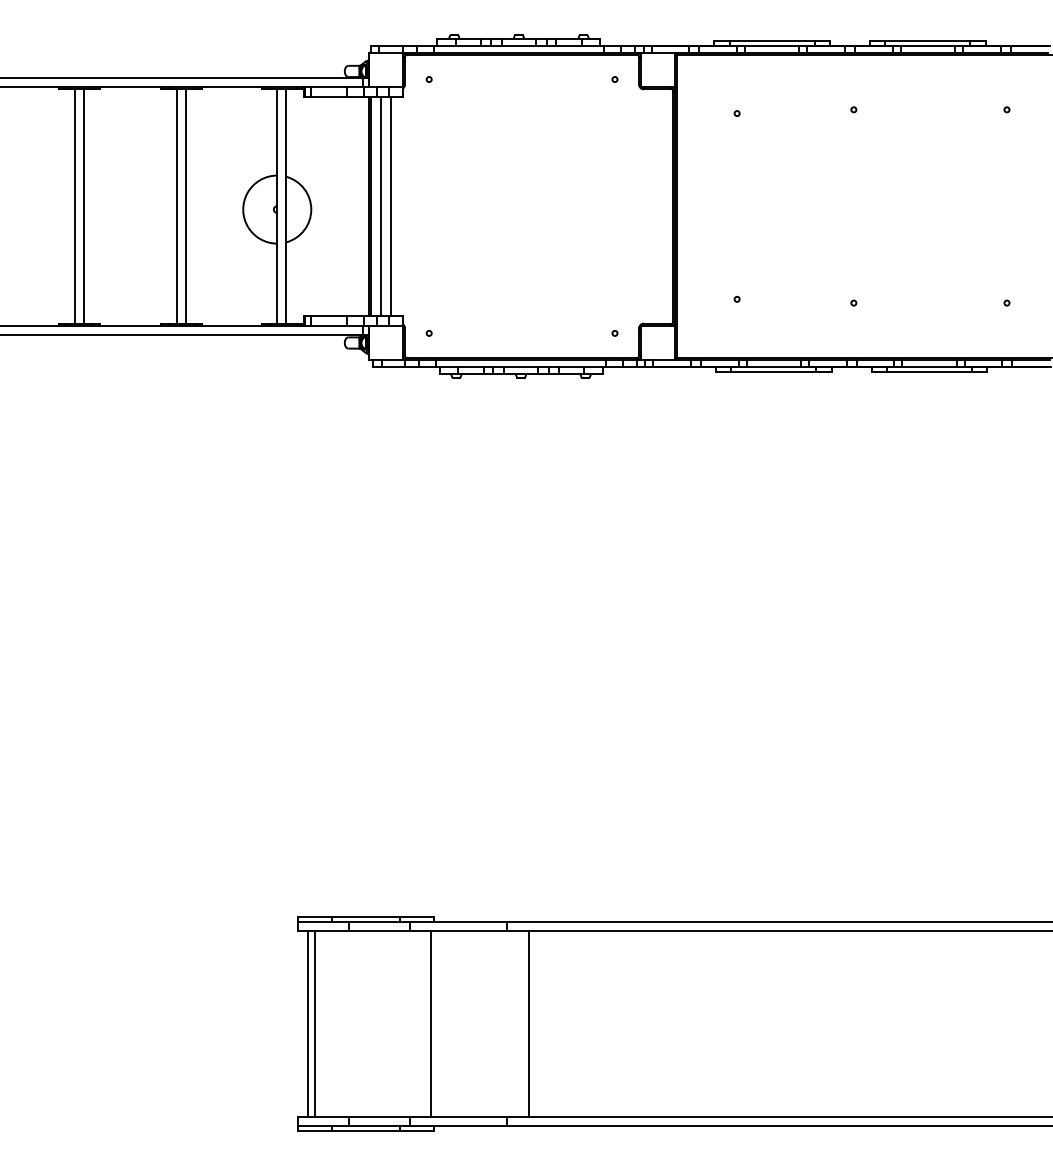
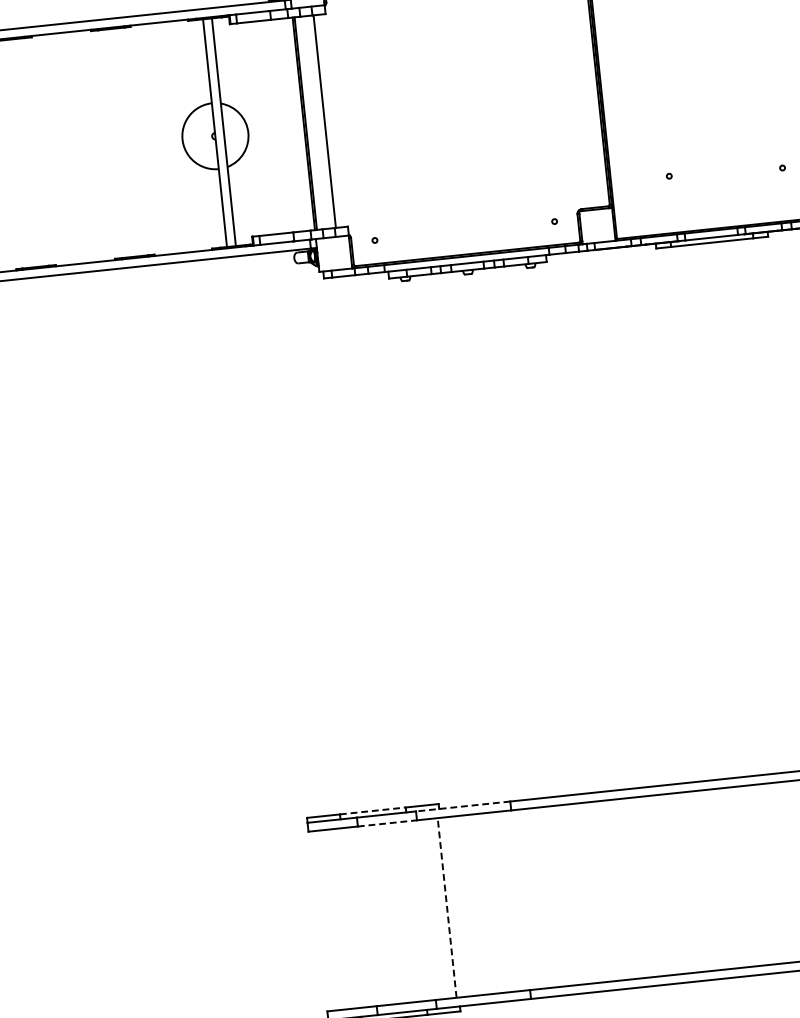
line: (75, 206) -> (20, 153), removed
line: (84, 206) -> (28, 152), removed
line: (177, 206) -> (118, 143), removed
line: (186, 206) -> (127, 142), removed
line: (381, 206) -> (315, 122), removed
line: (366, 916) -> (373, 810), solid -> dashed
line: (458, 921) -> (463, 806), solid -> dashed
line: (379, 930) -> (387, 822), solid -> dashed
line: (308, 1023) -> (328, 920), removed
line: (314, 1023) -> (334, 919), removed
line: (431, 1023) -> (447, 907), solid -> dashed
line: (528, 1023) -> (541, 897), removed

